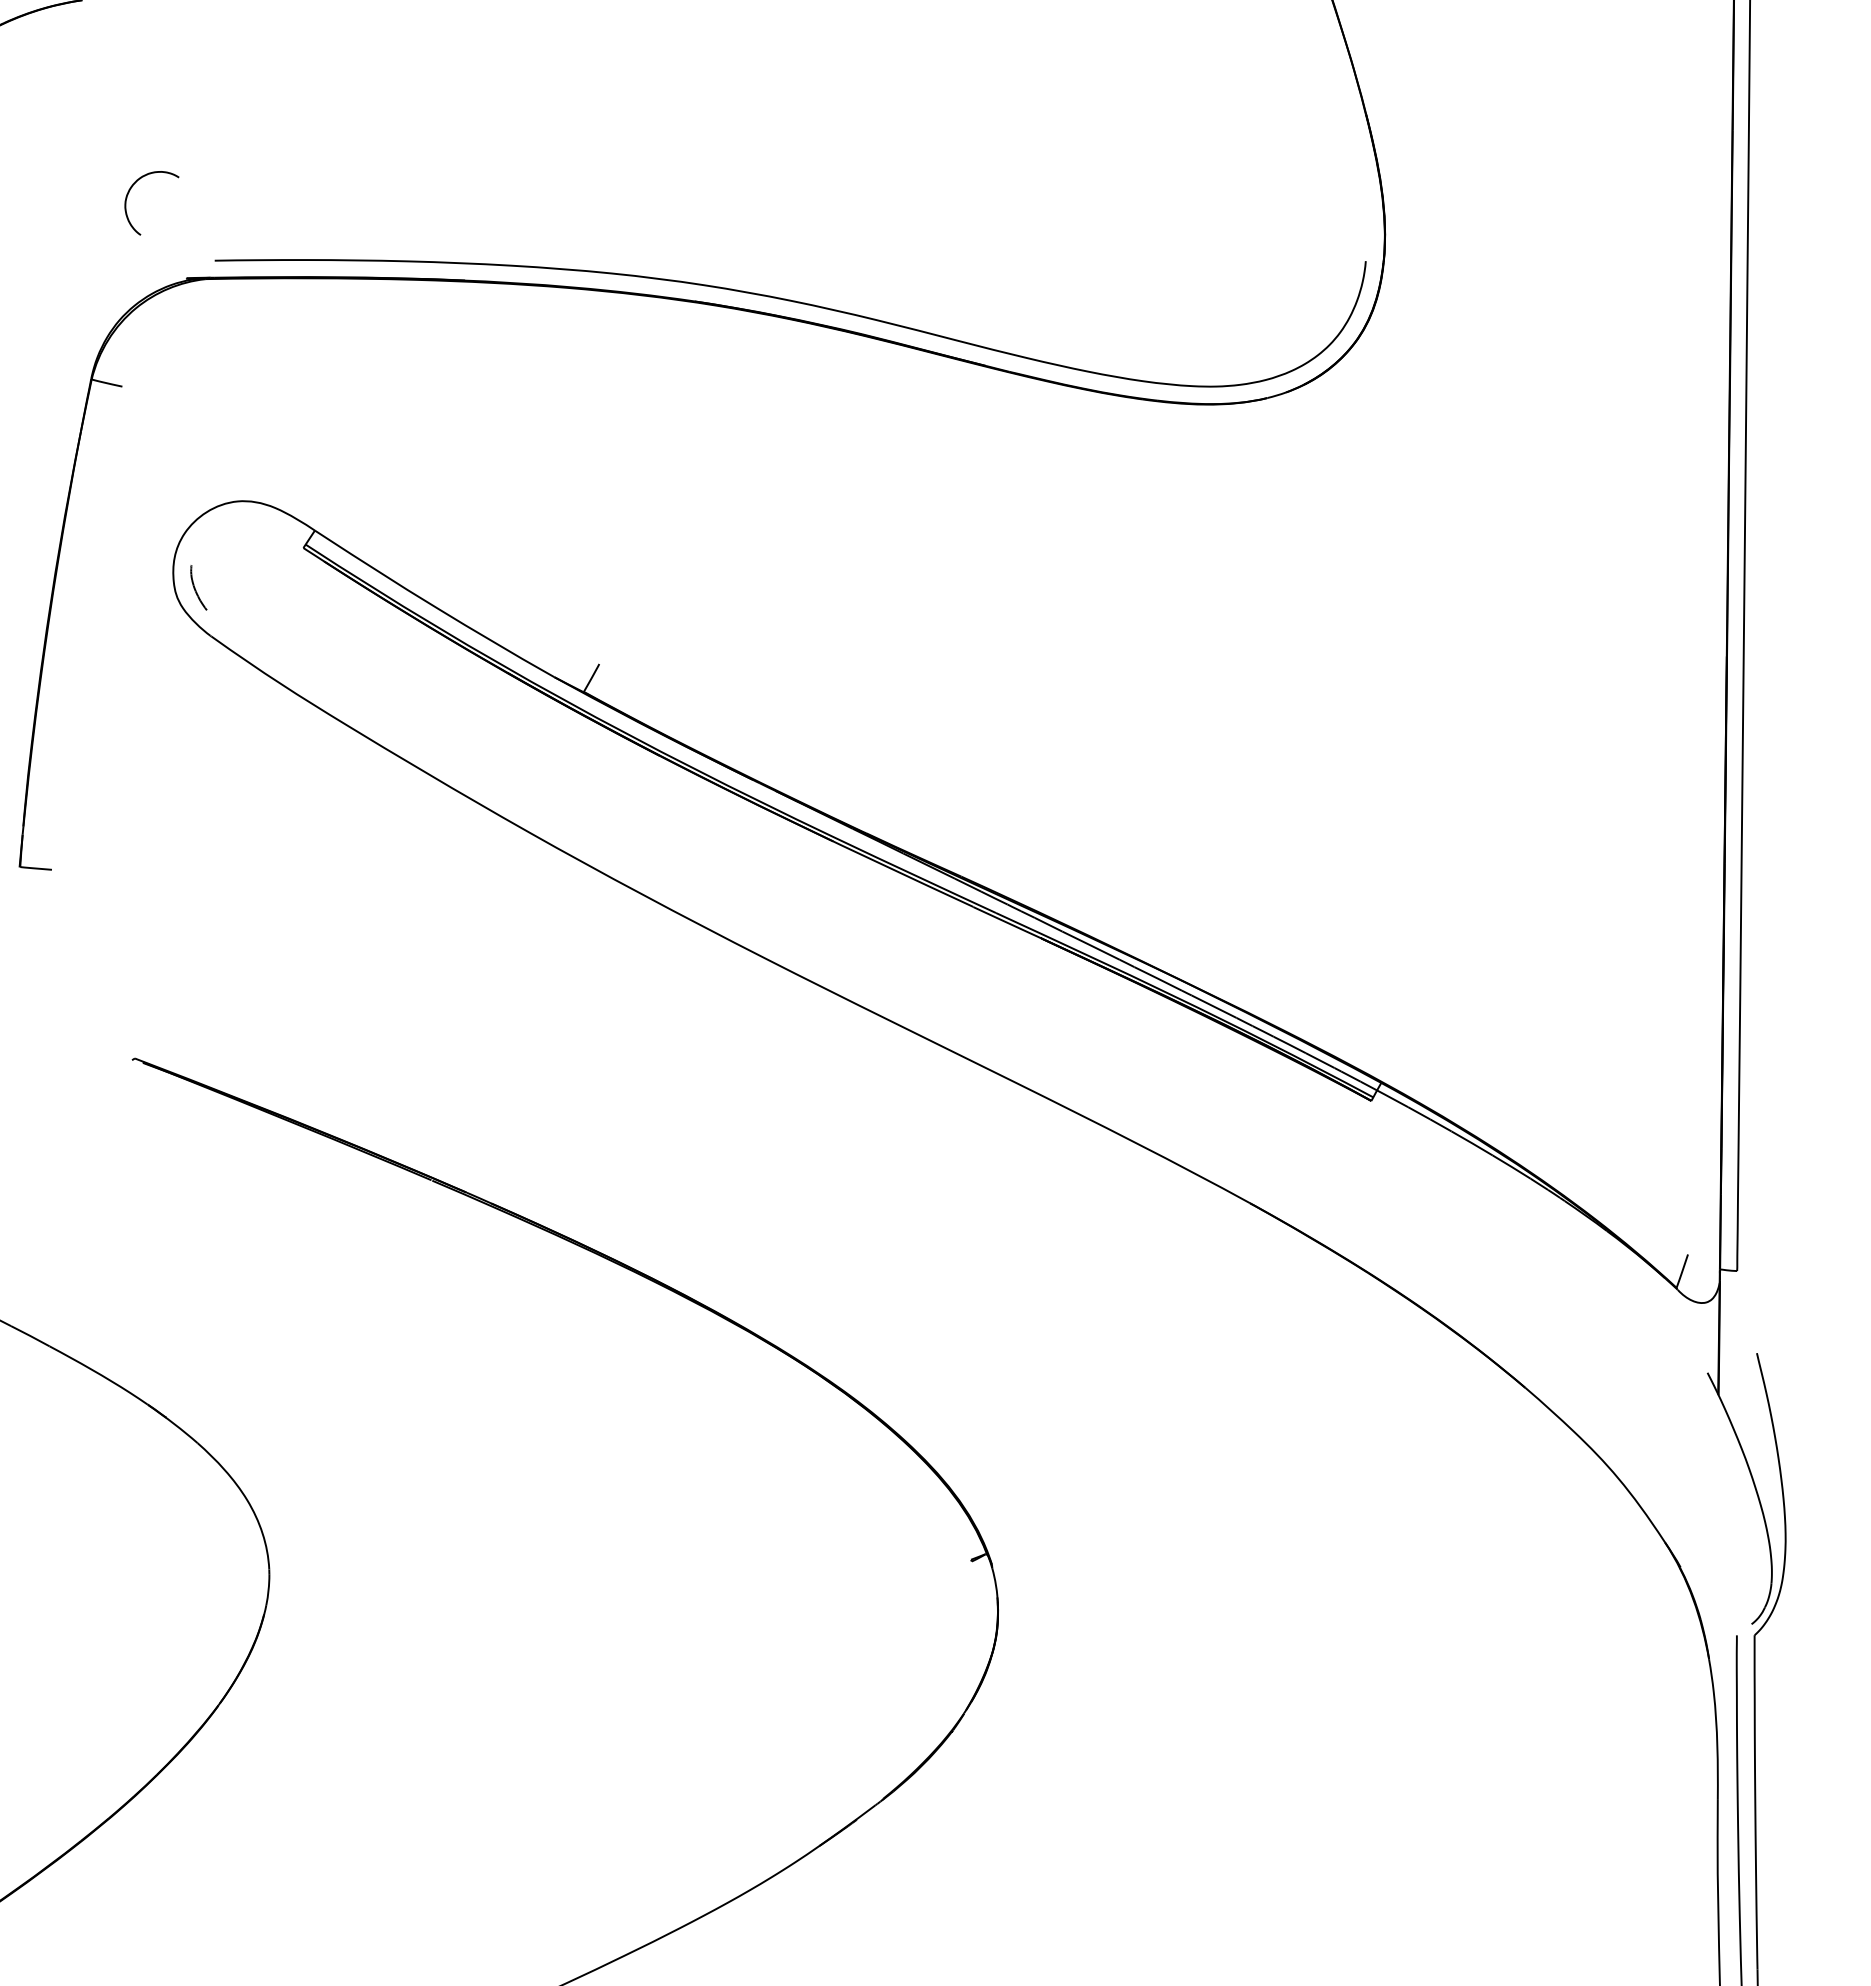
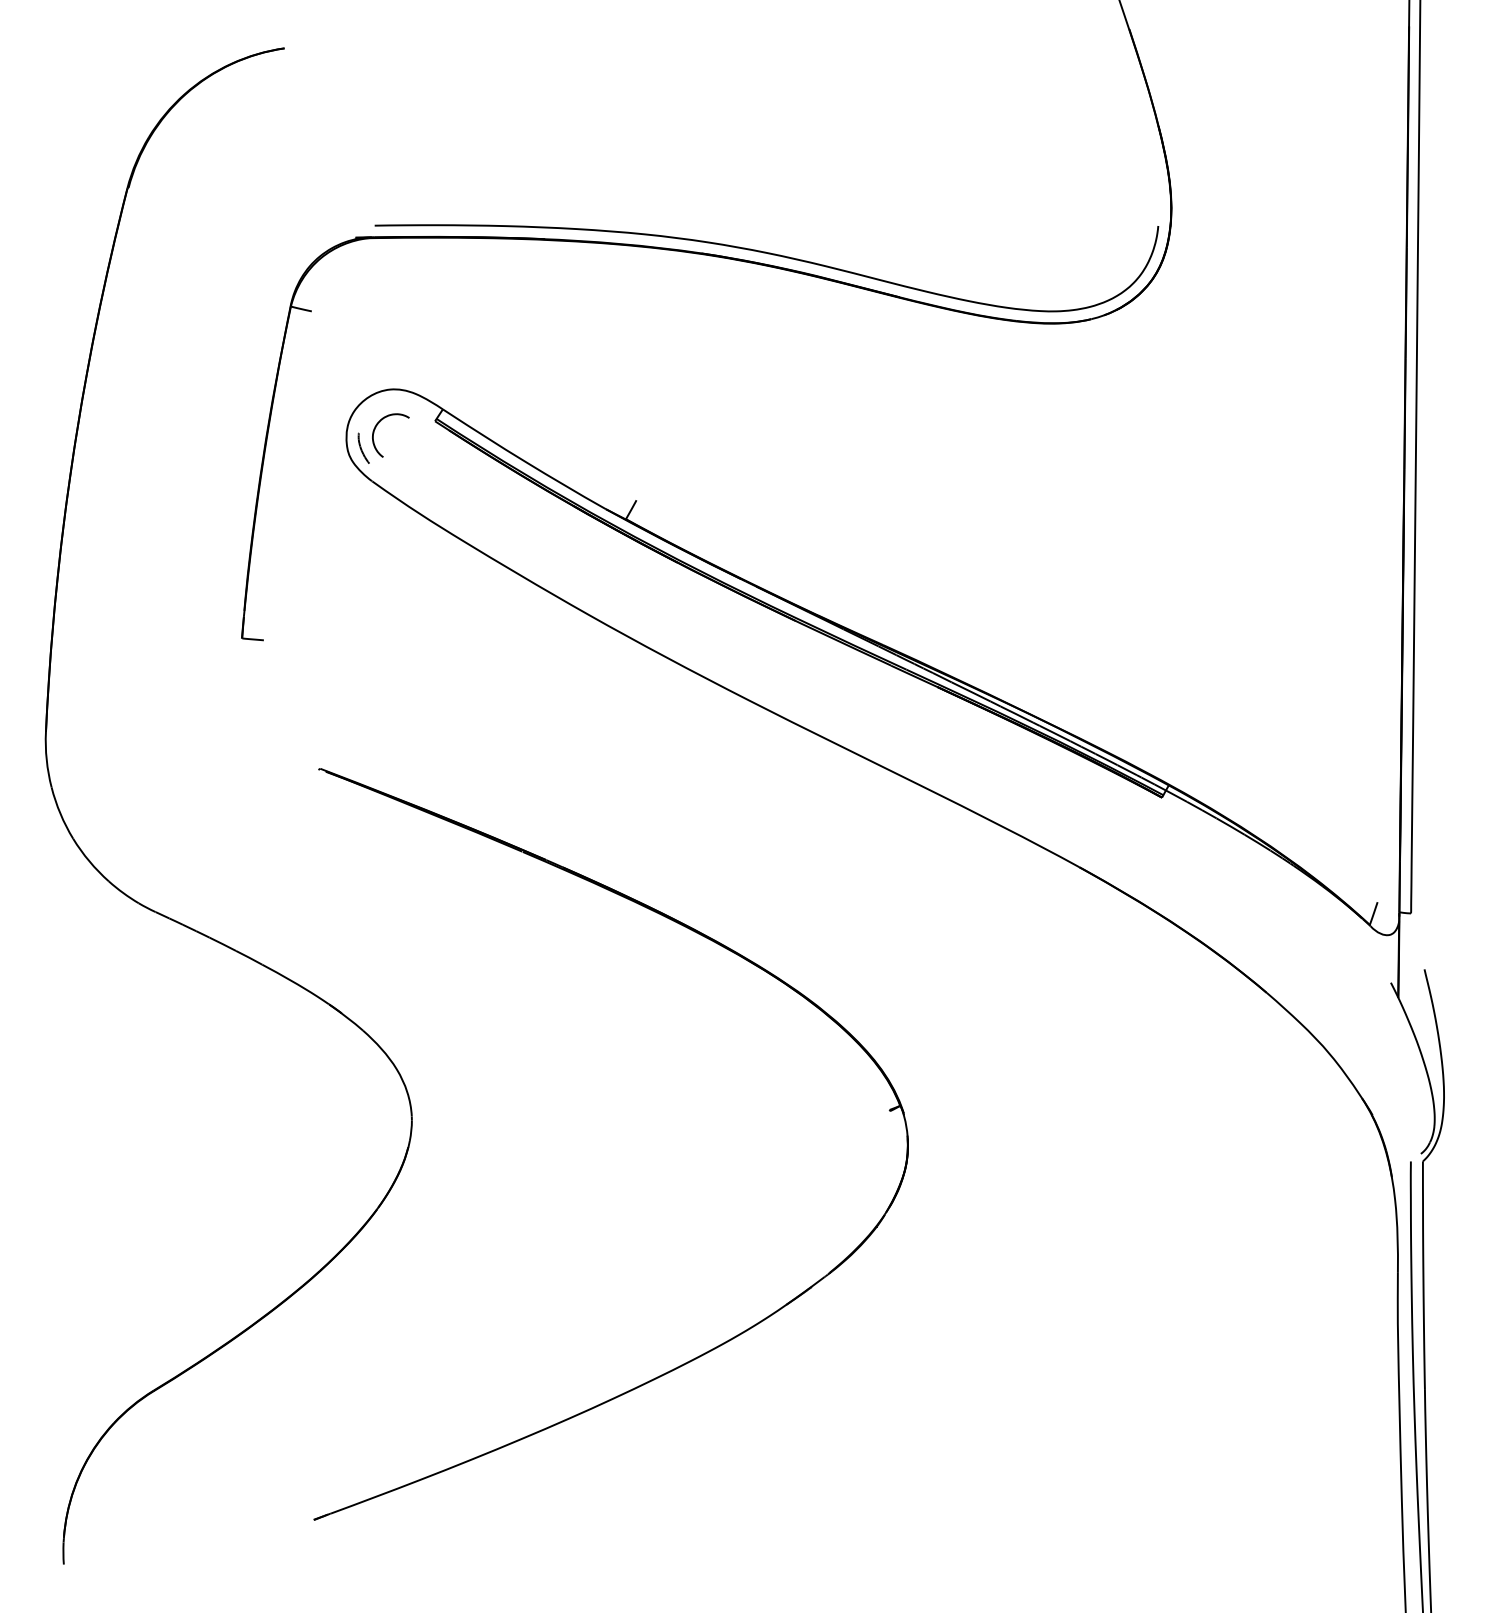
curve: (130, 191) -> (376, 427), moved

